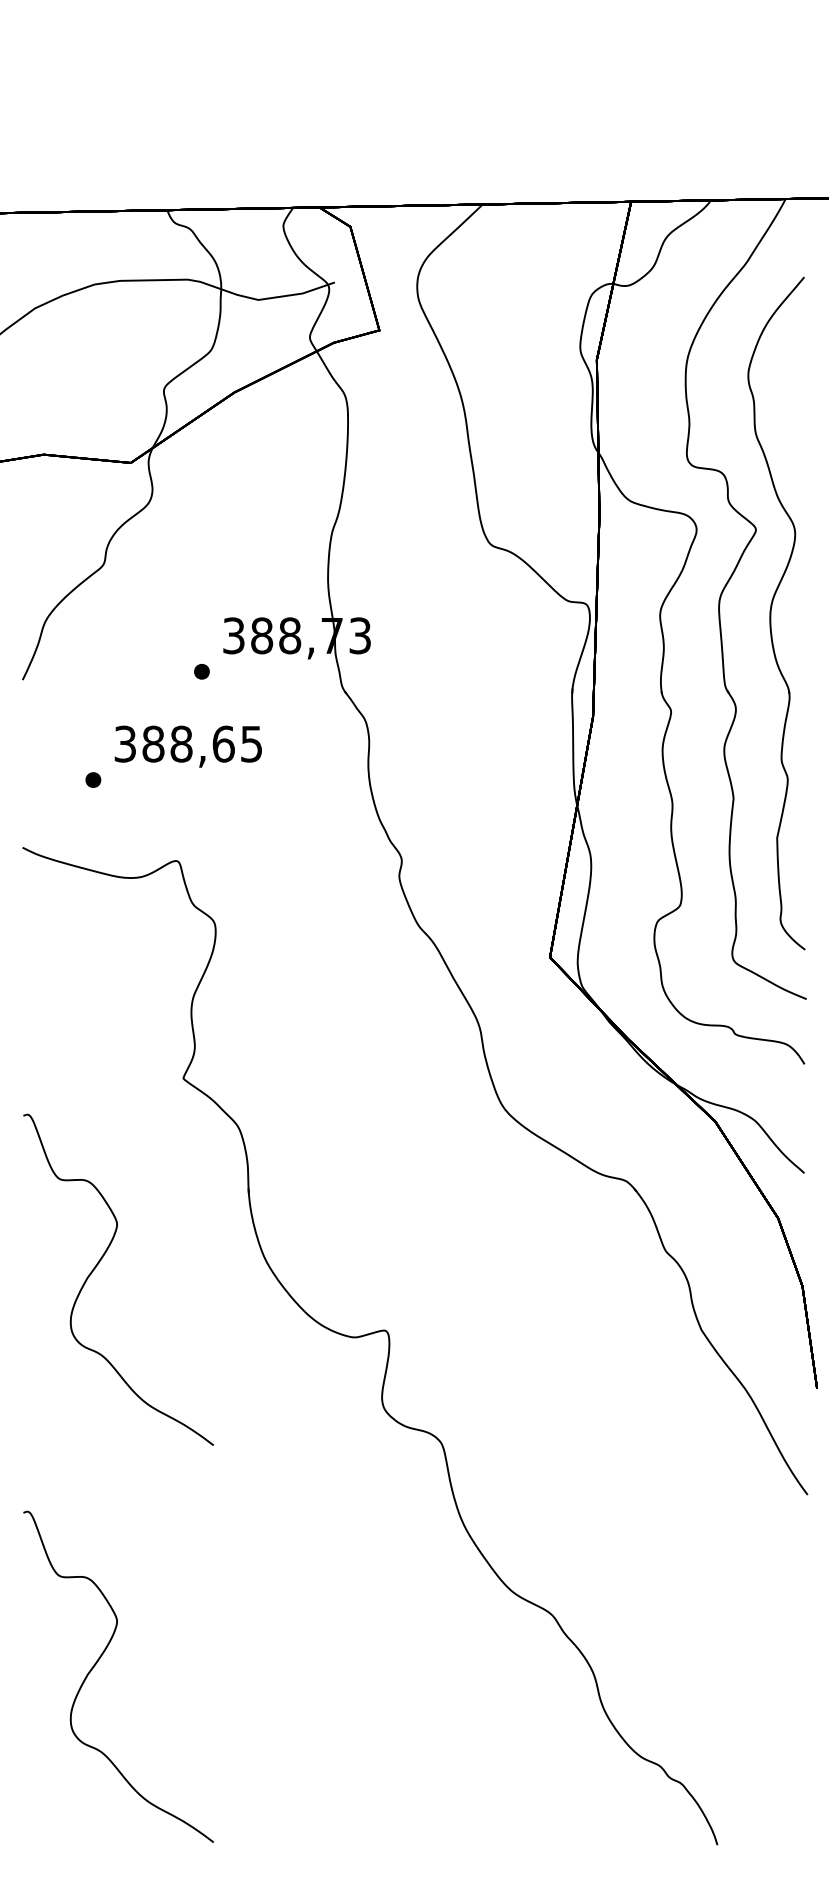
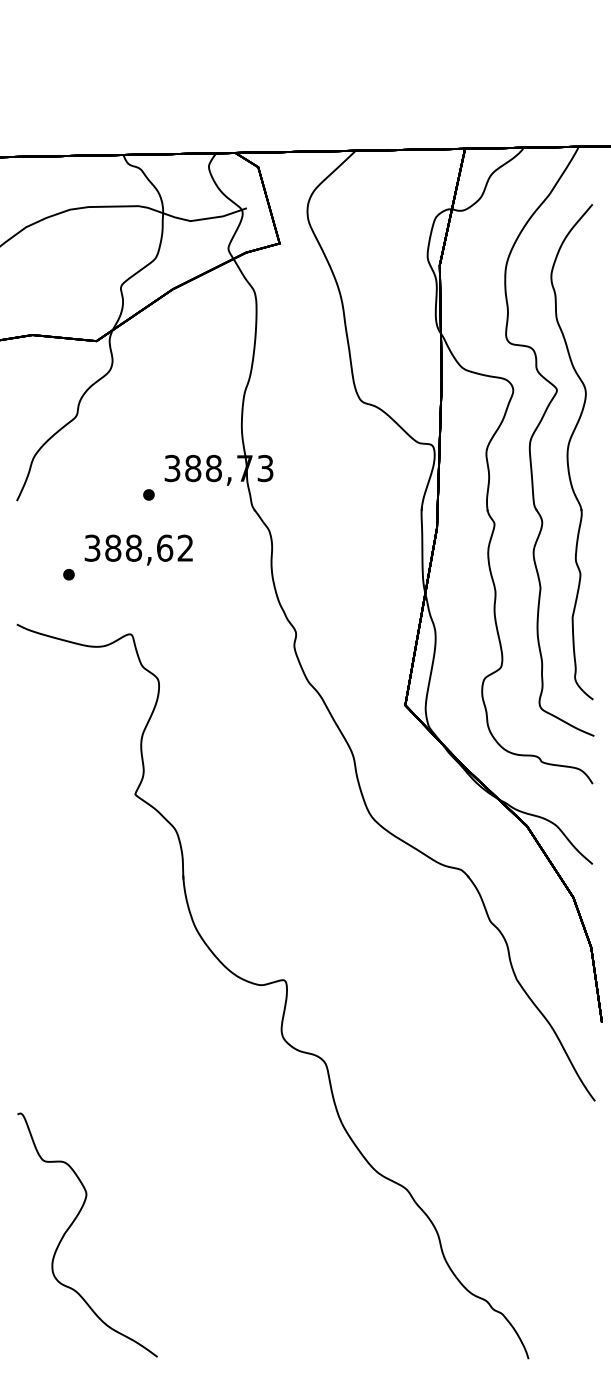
text: (251, 743) -> (185, 547), 388,65 -> 388,62
curve: (97, 1266) -> (72, 932), removed

